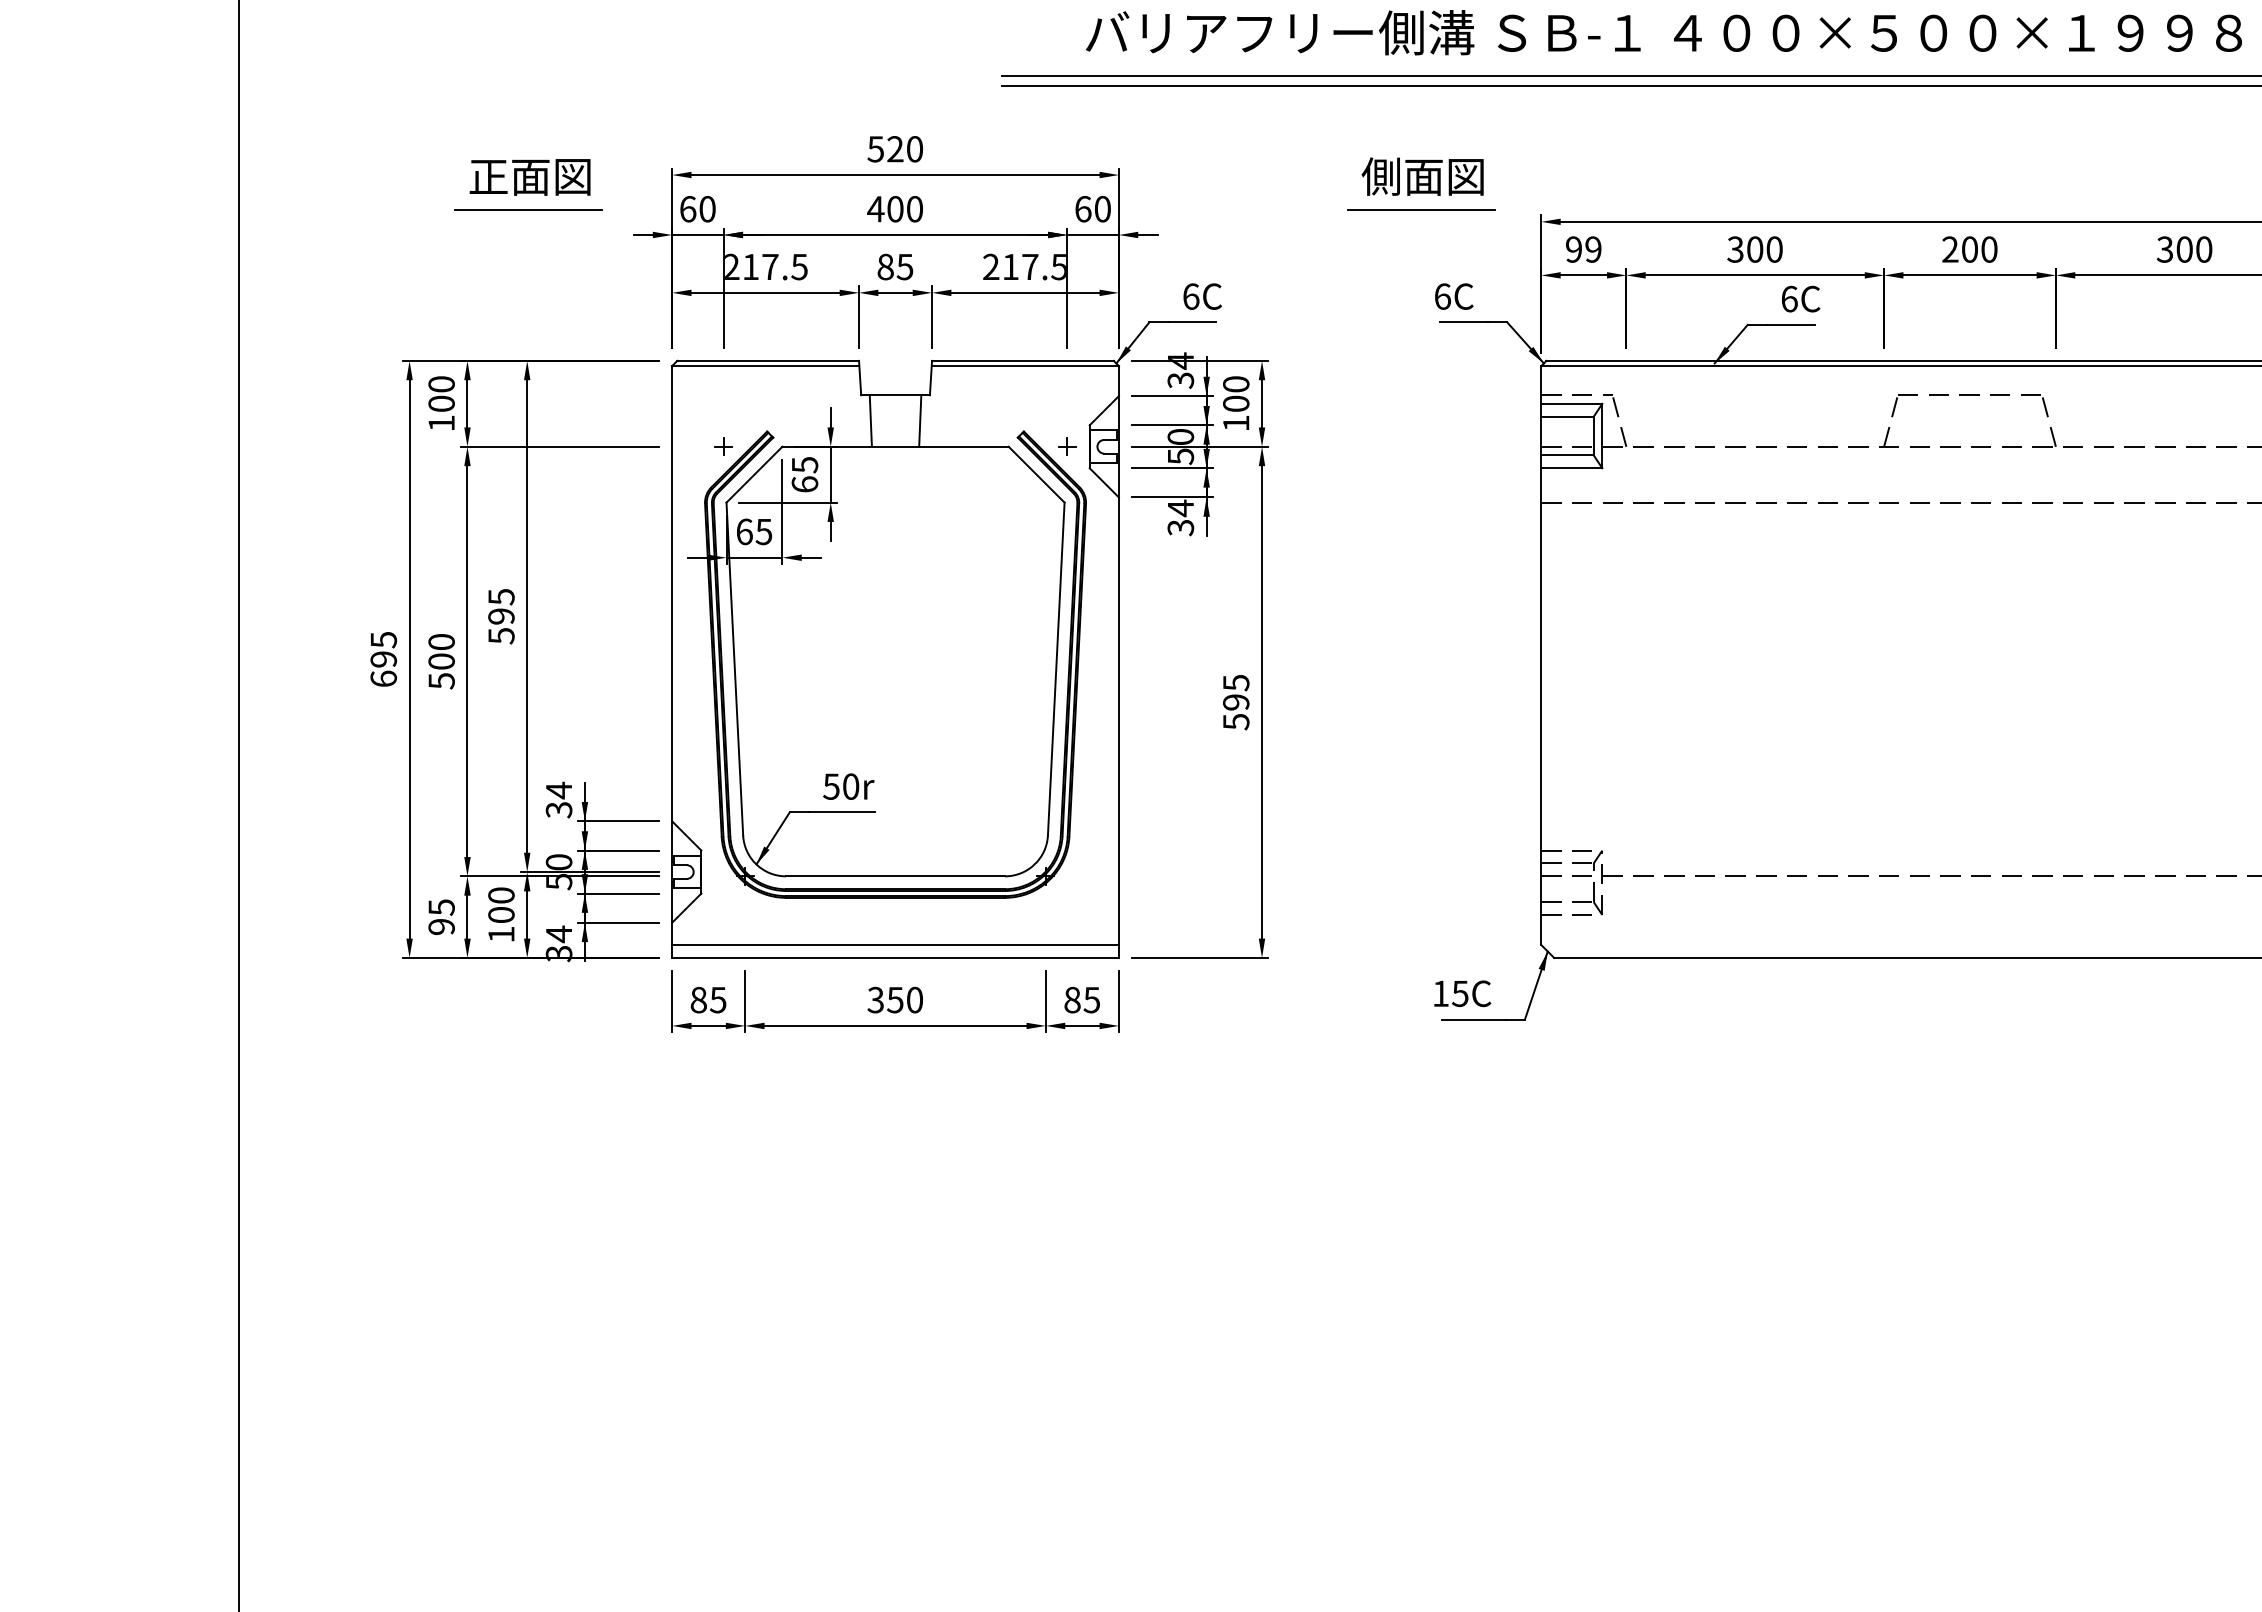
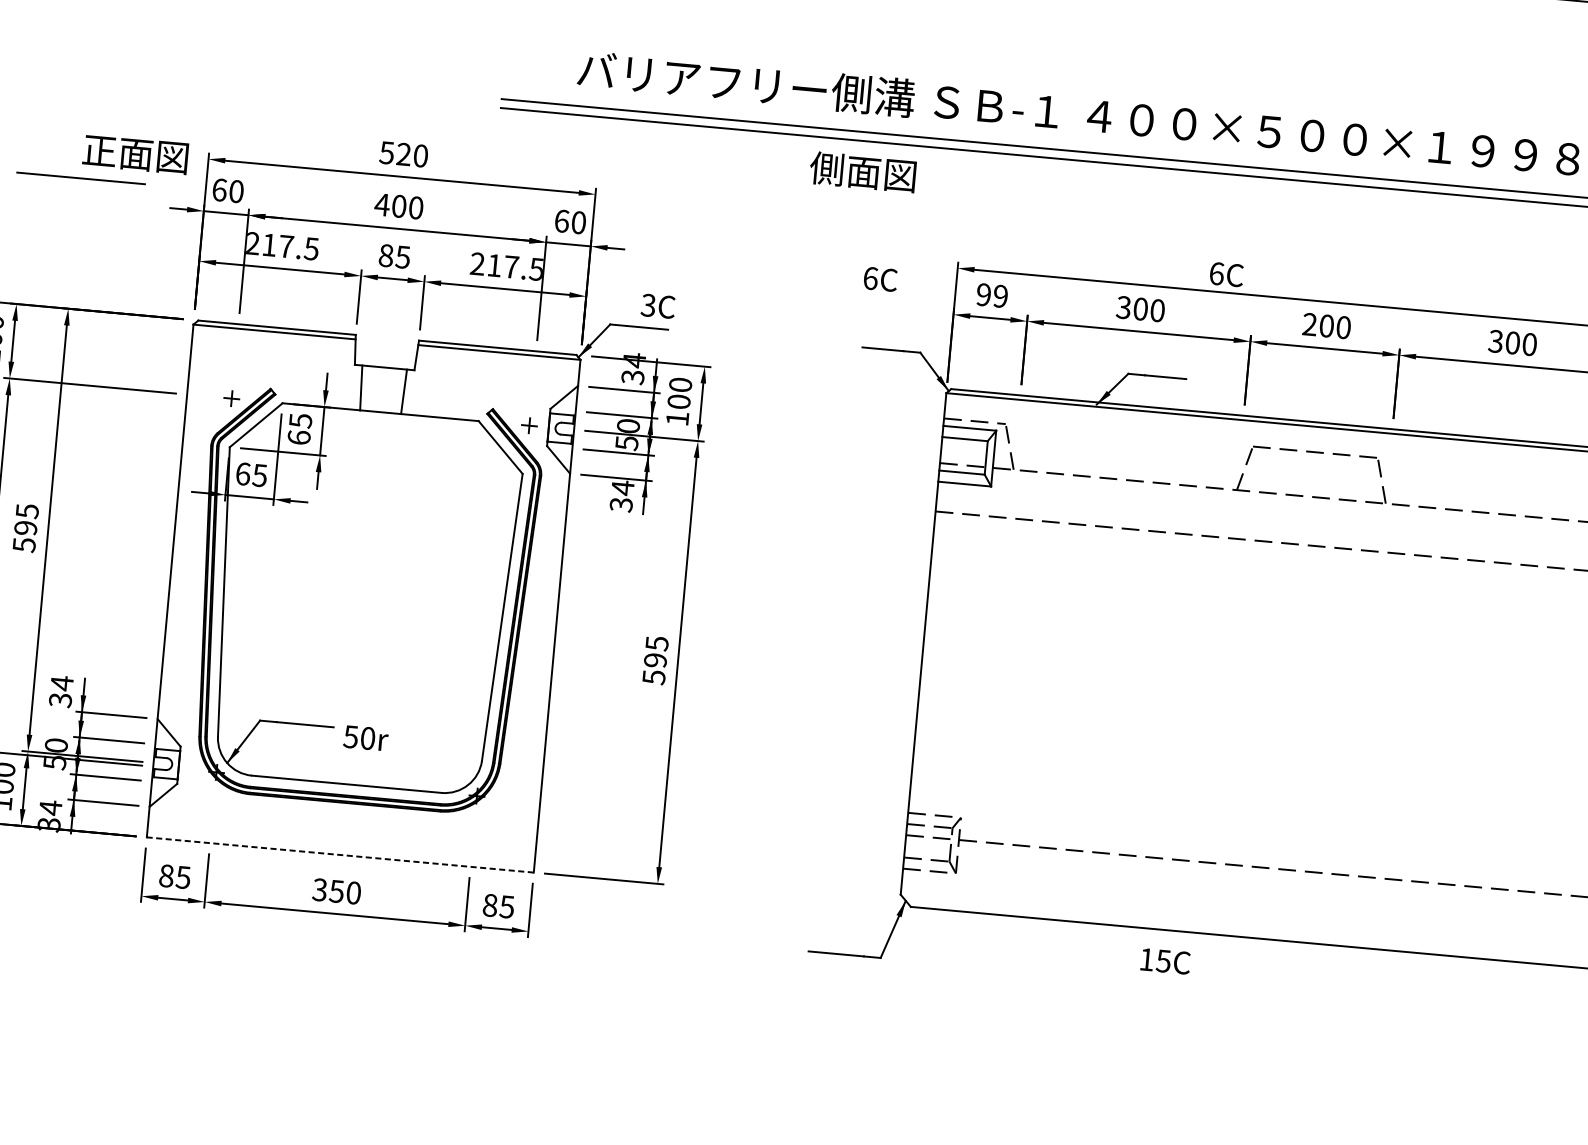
text: (1422, 176) -> (862, 171), moved
text: (529, 177) -> (135, 154), moved
line: (1421, 210) -> (854, 248), removed
text: (1190, 296) -> (647, 305), 6C -> 3C
text: (1454, 296) -> (880, 279), moved
text: (1801, 298) -> (1227, 274), moved
text: (848, 786) -> (365, 738), moved
line: (895, 945) -> (341, 844), removed
line: (895, 957) -> (340, 854), solid -> dashed
text: (1462, 993) -> (1165, 961), moved

